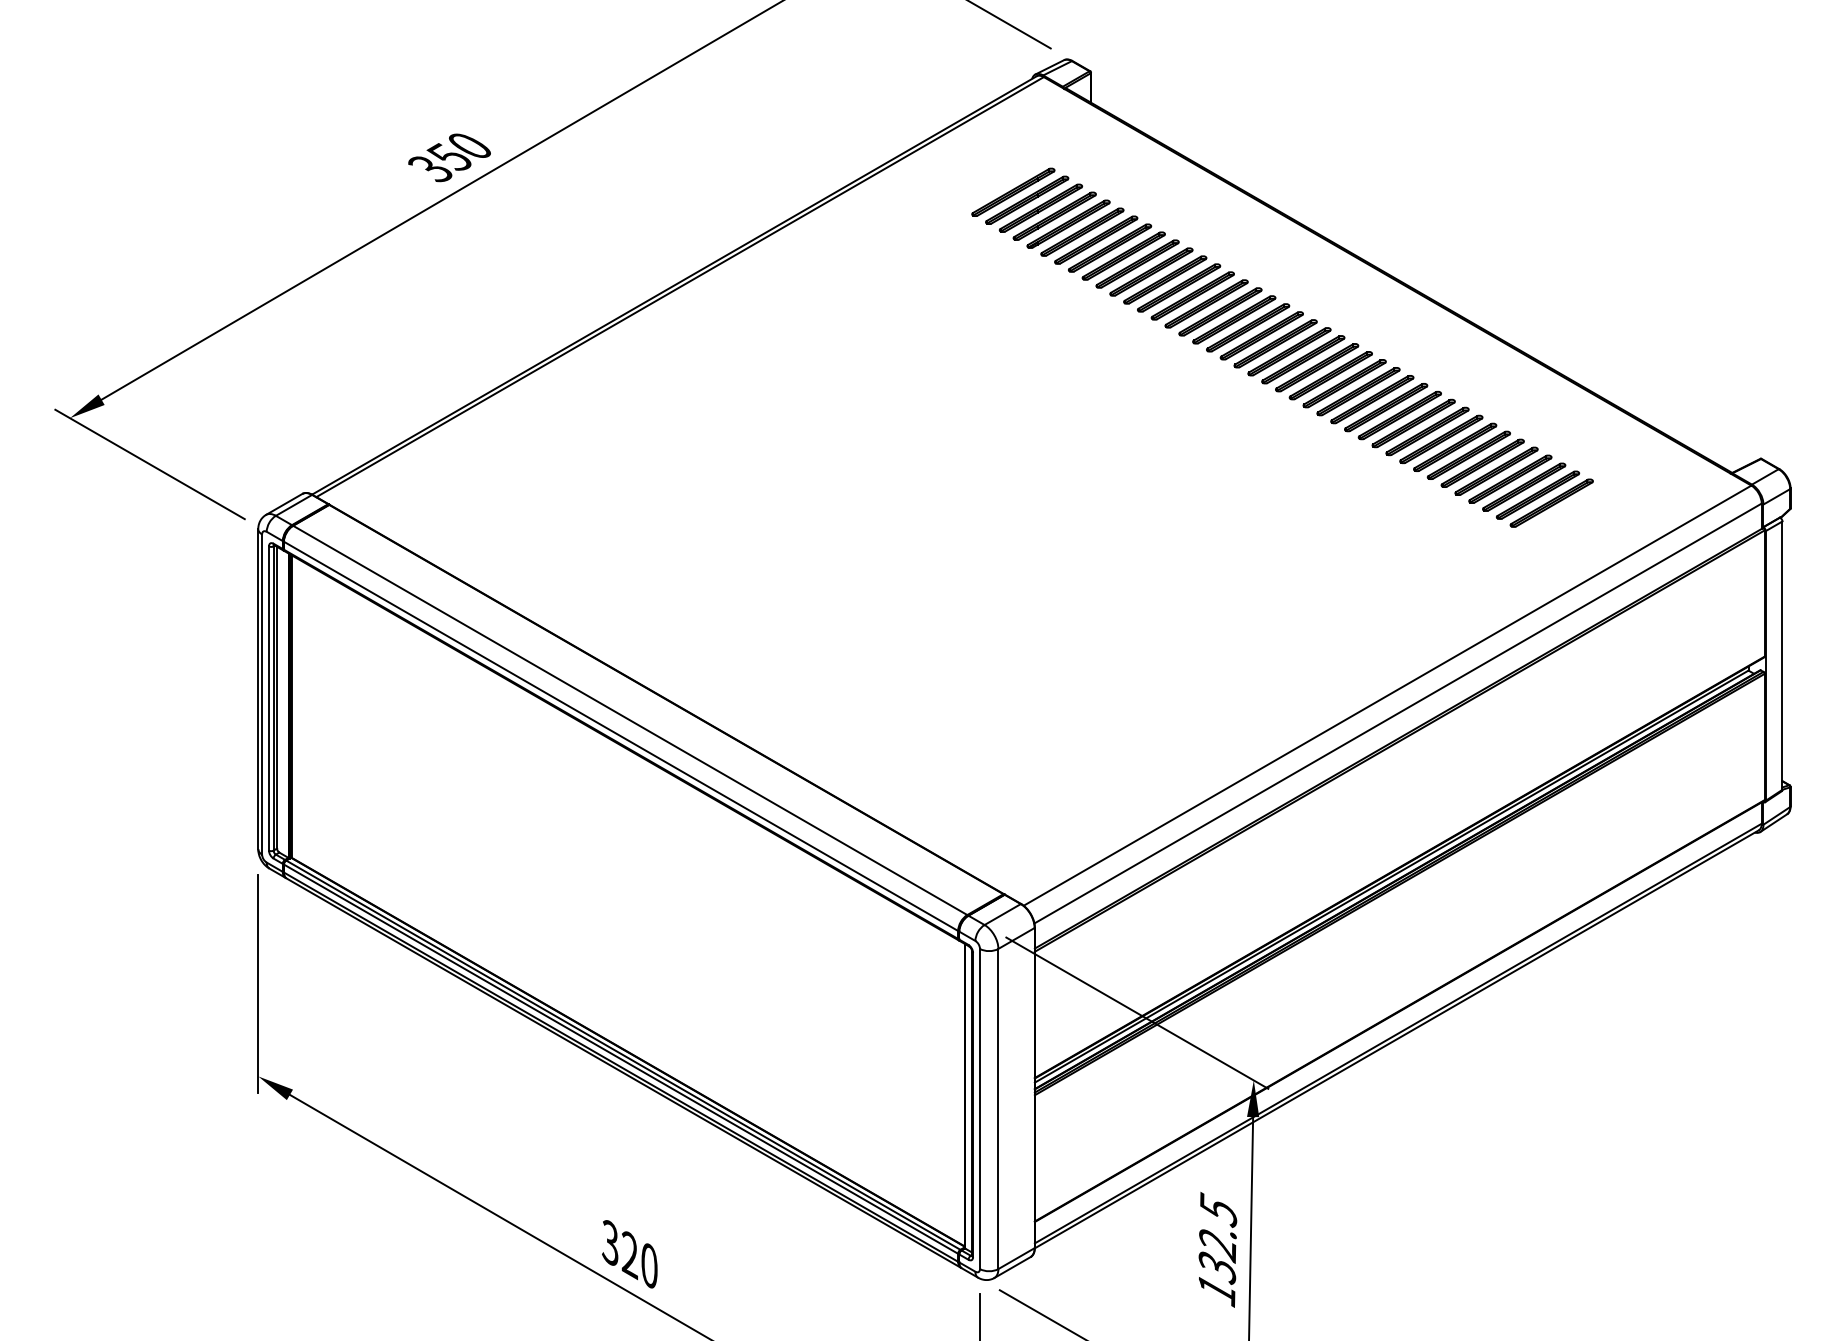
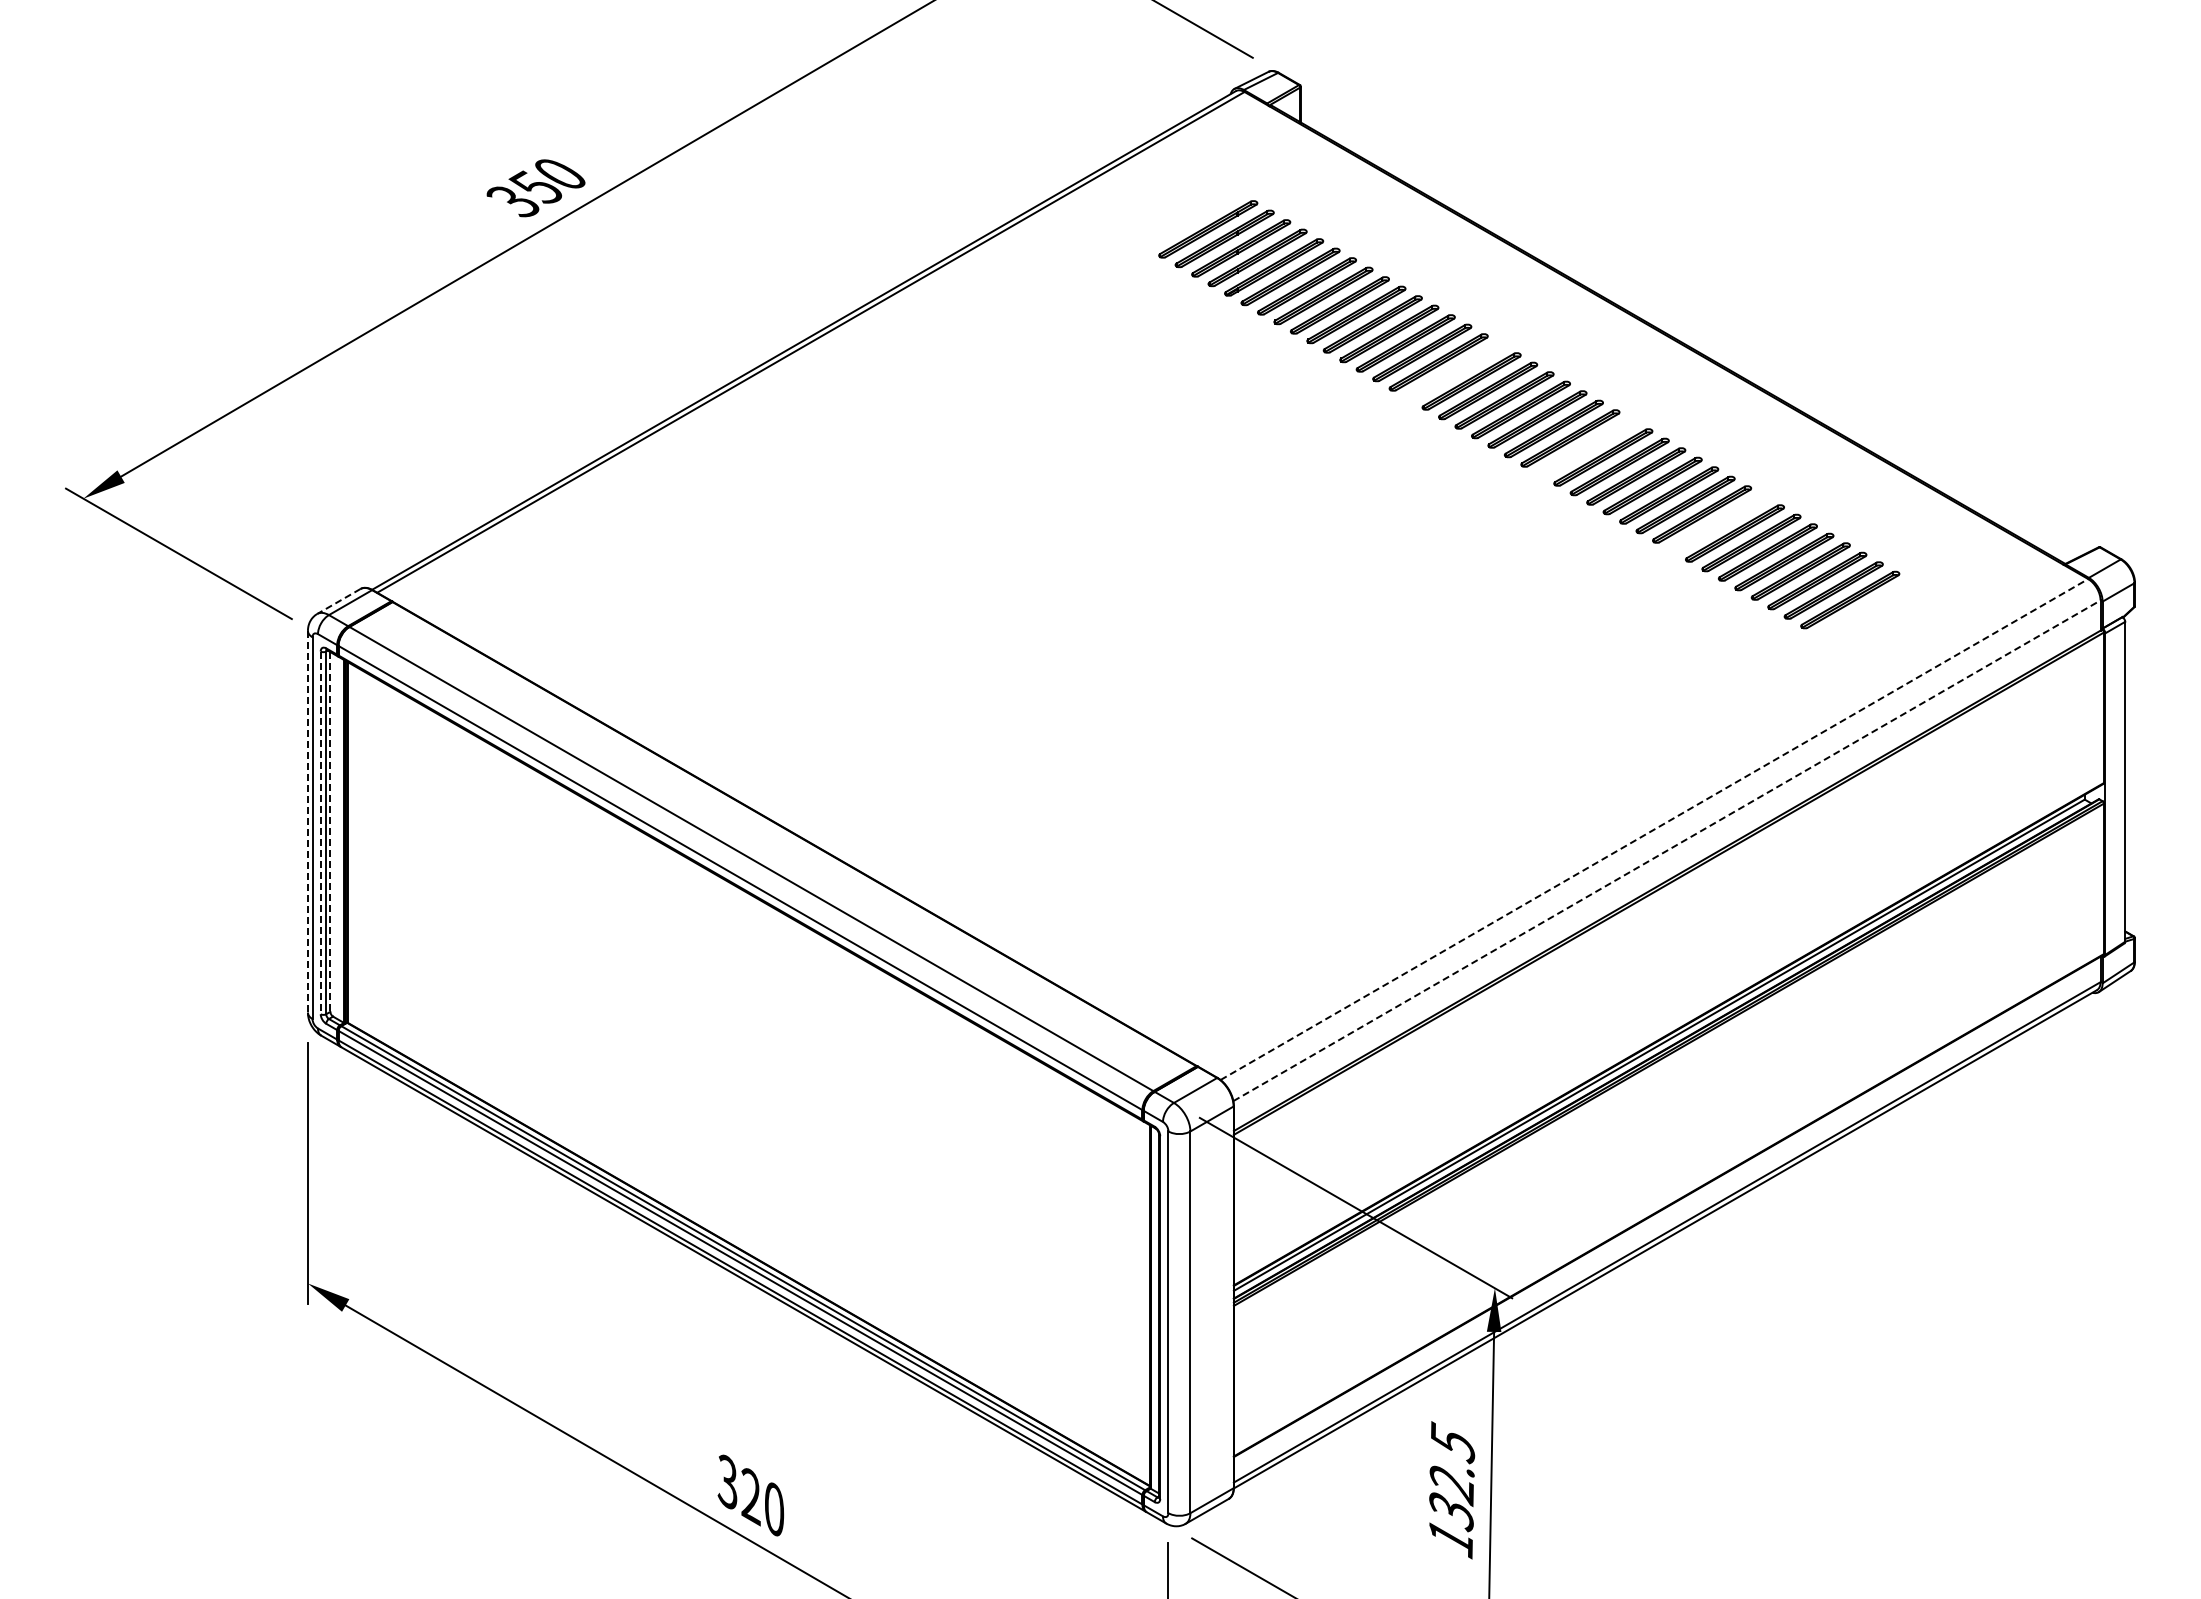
part: (1220, 311) -> (1455, 371), removed
part: (1330, 375) -> (1586, 447), removed
part: (1441, 439) -> (1718, 523), removed
line: (283, 504) -> (338, 601), solid -> dashed
line: (257, 688) -> (307, 821), solid -> dashed
line: (1387, 695) -> (1654, 829), solid -> dashed
line: (277, 697) -> (330, 831), solid -> dashed
line: (268, 699) -> (320, 833), solid -> dashed
line: (1397, 713) -> (1666, 850), solid -> dashed

